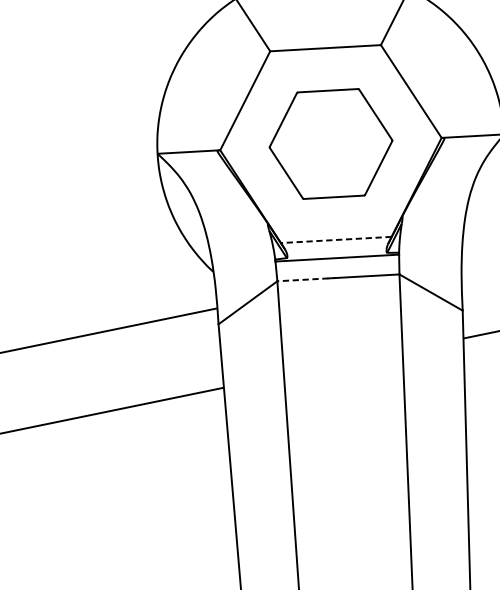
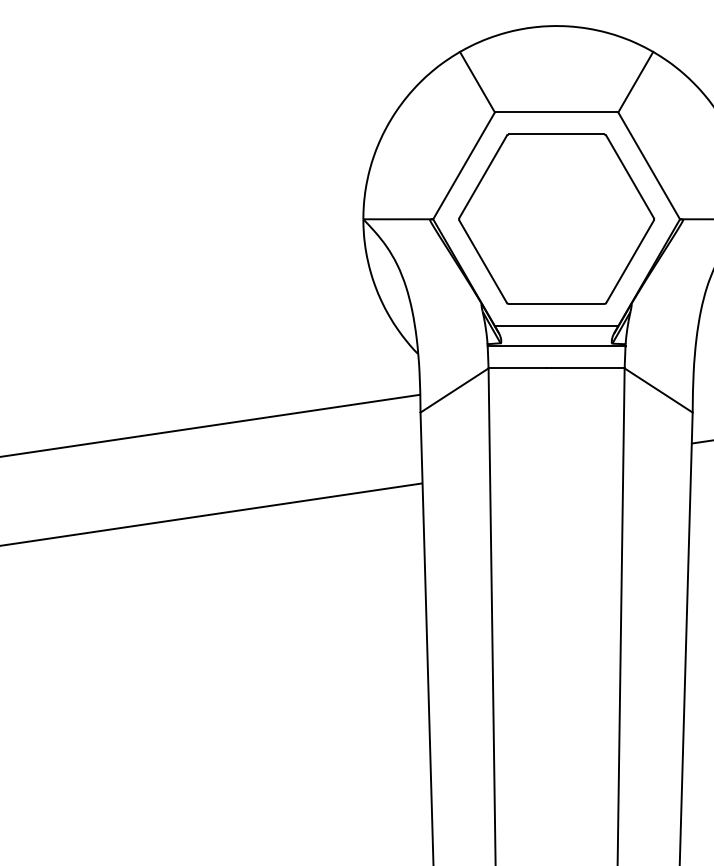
part: (330, 143) -> (556, 218), size x1.43
line: (336, 240) -> (556, 326), dashed -> solid
line: (303, 279) -> (517, 368), dashed -> solid

